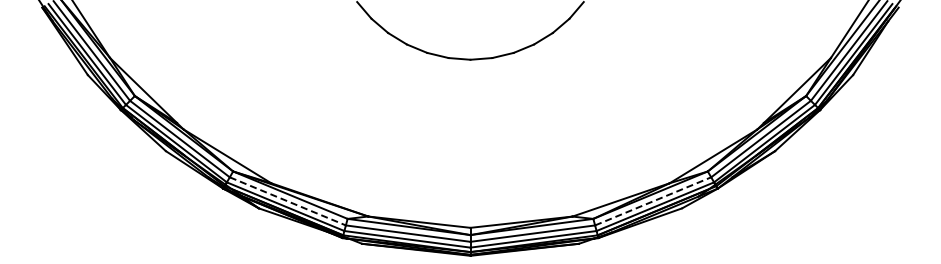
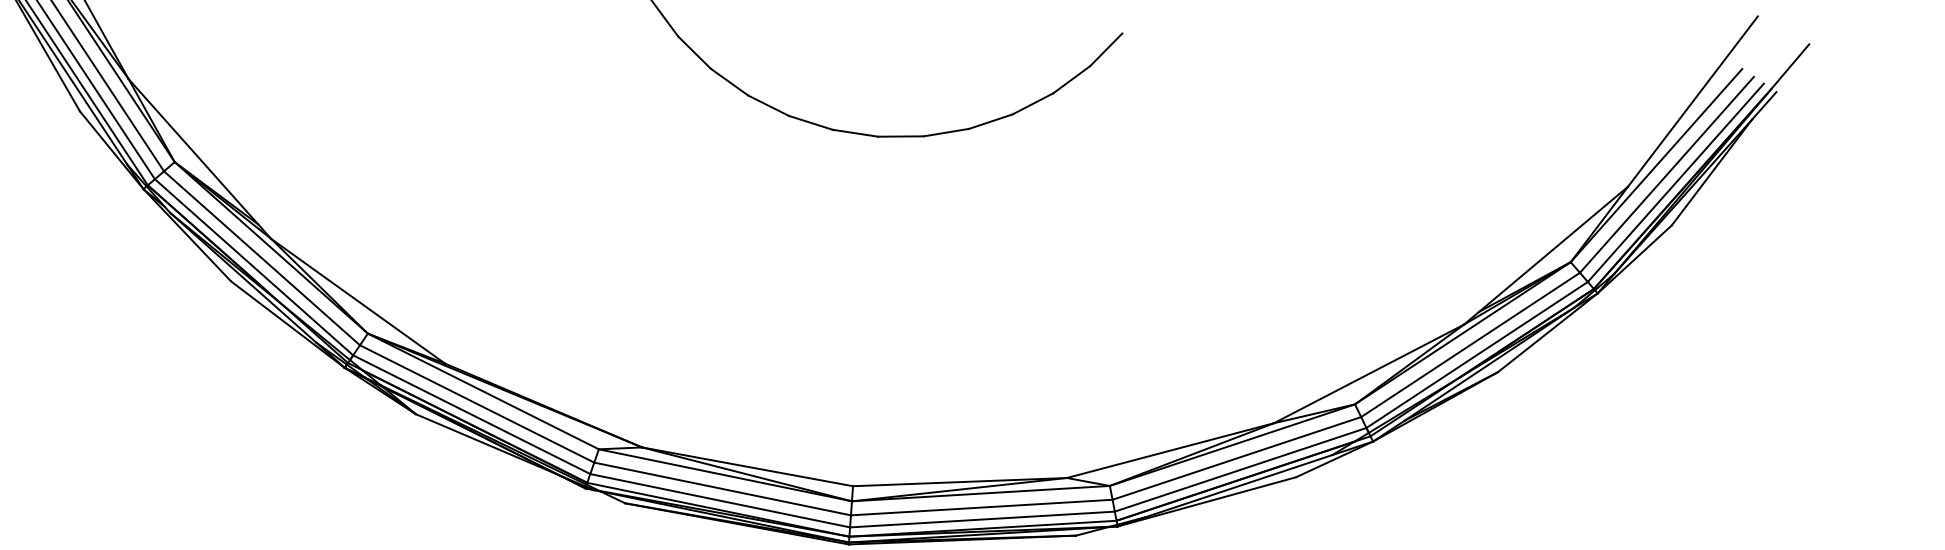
line: (287, 201) -> (476, 404), dashed -> solid
line: (653, 201) -> (1237, 458), dashed -> solid

